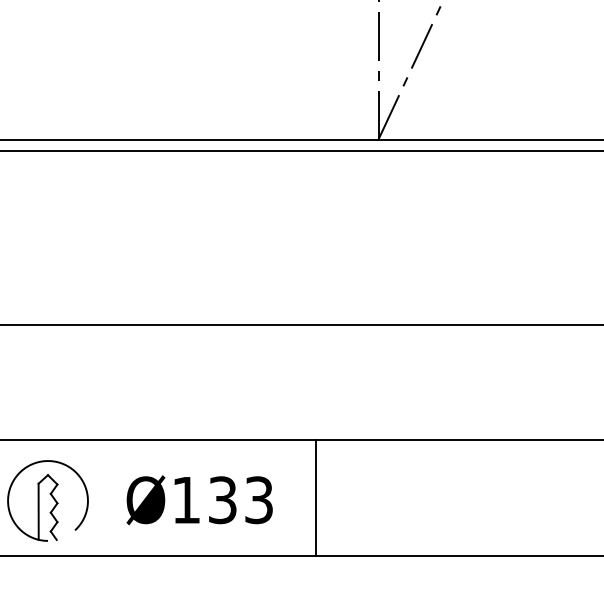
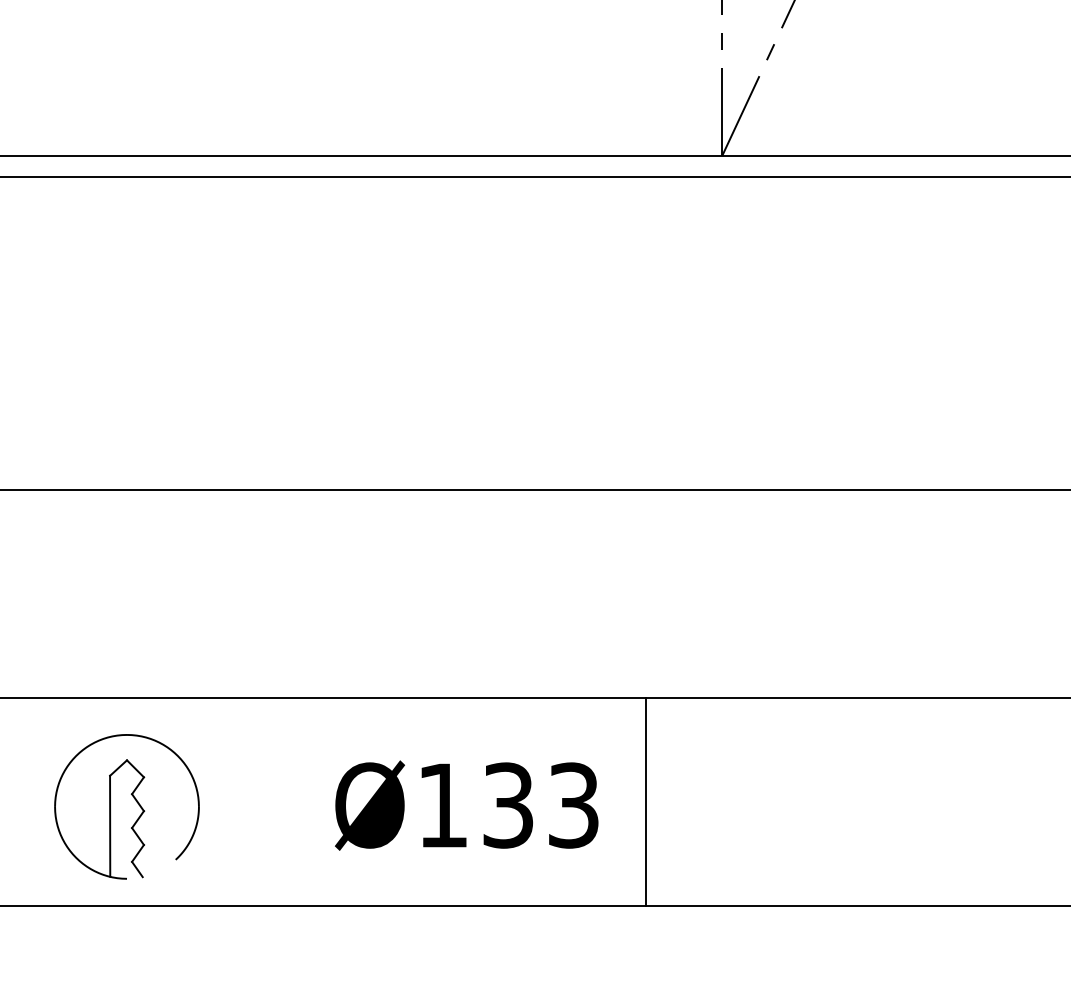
line: (316, 498) -> (646, 802), moved
text: (199, 500) -> (466, 806), moved

